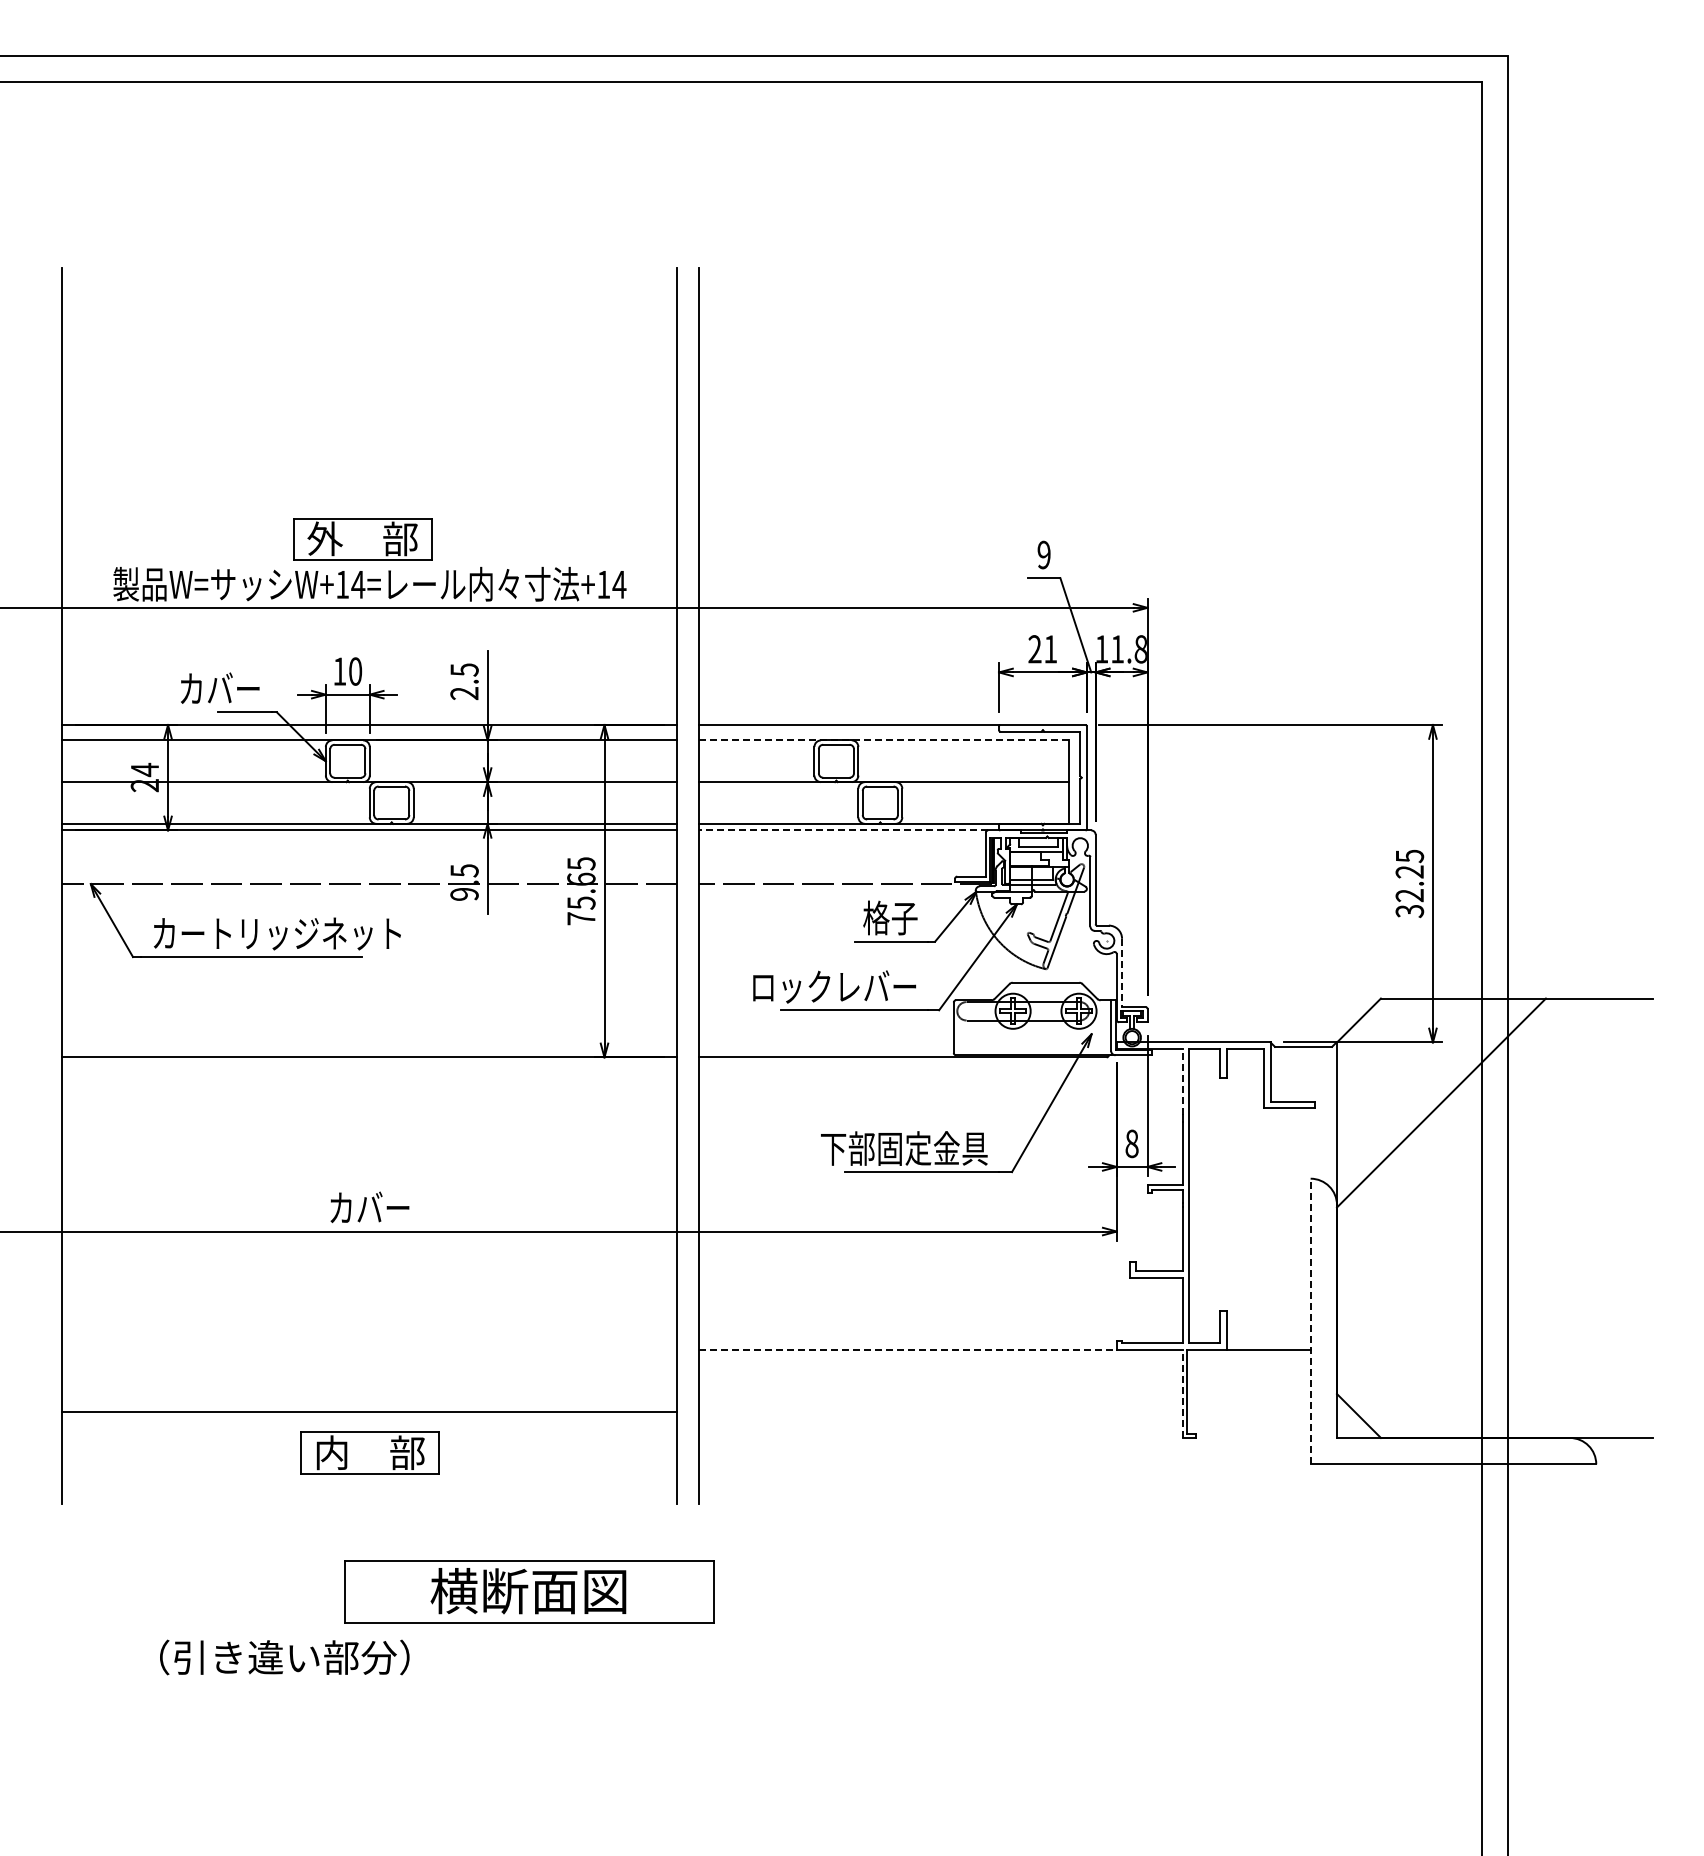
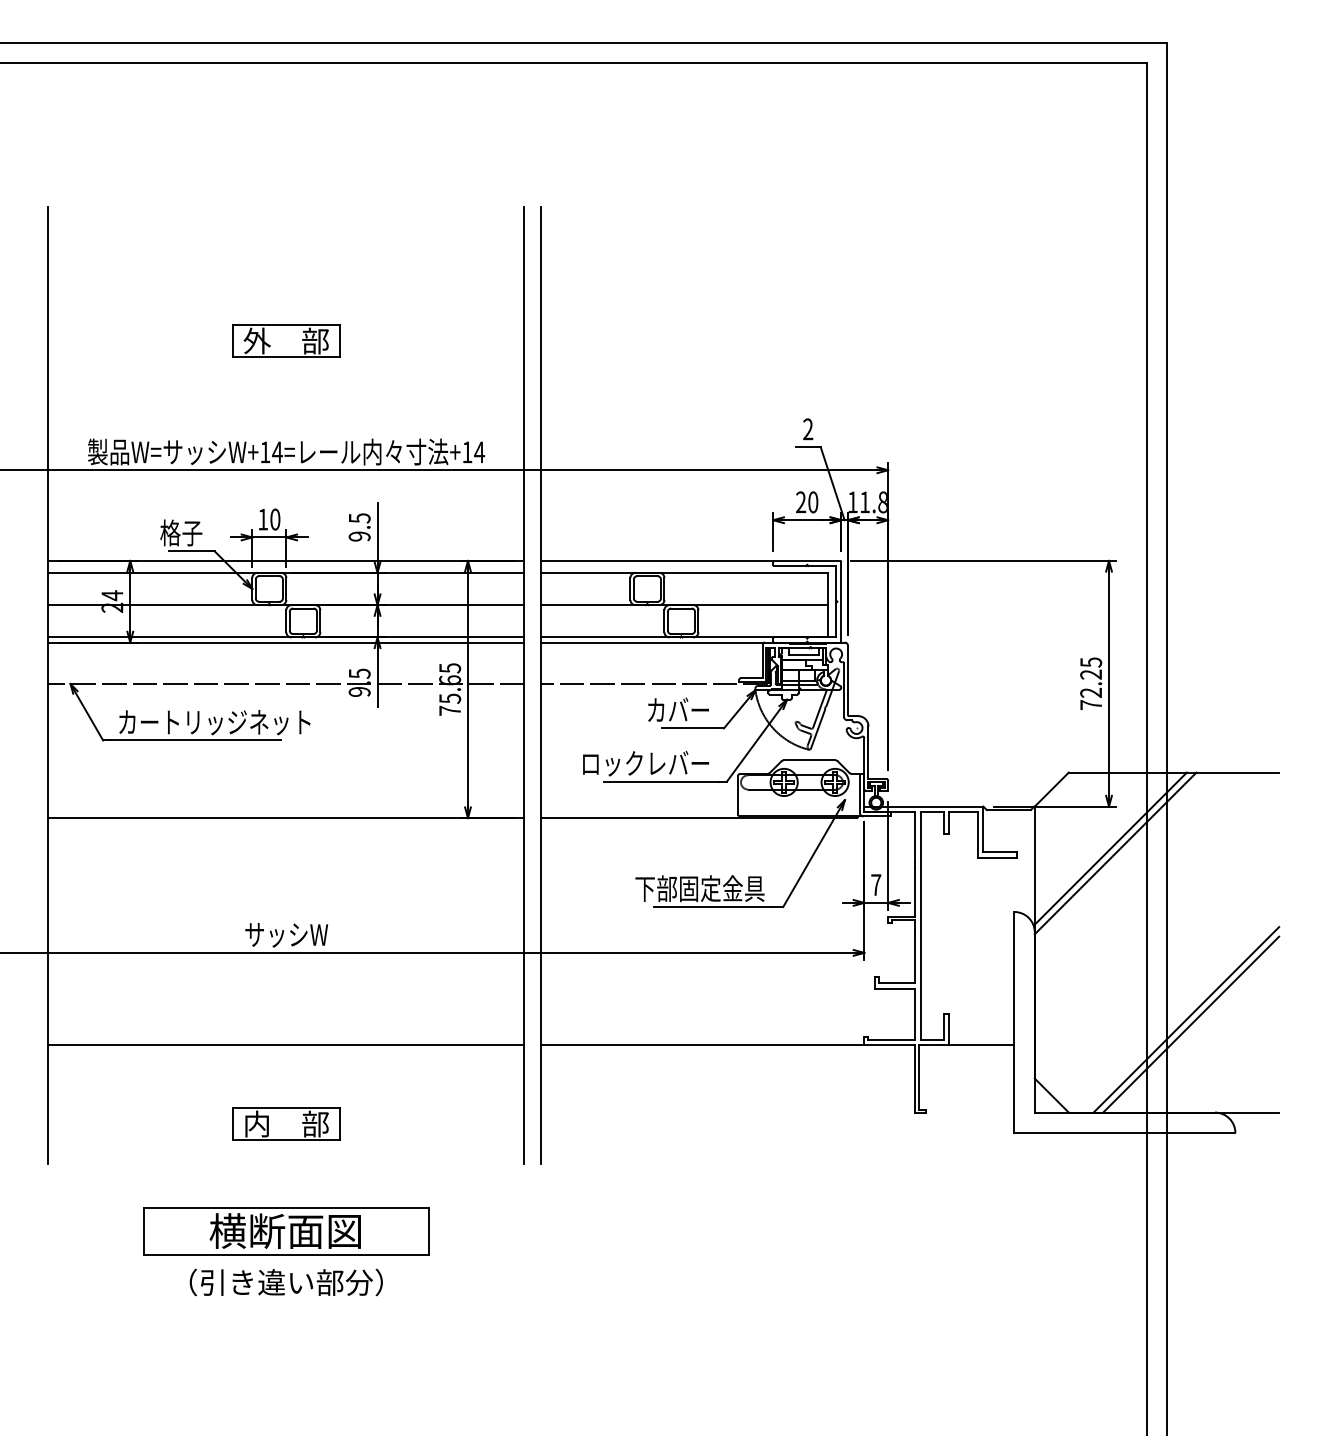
part: (362, 539) -> (286, 341), moved
text: (1043, 555) -> (807, 429), 9 -> 2
text: (1050, 649) -> (813, 502), 21 -> 20
text: (221, 688) -> (171, 532), カバー -> 格子
text: (464, 693) -> (359, 536), 2.5 -> 9.5
line: (884, 740) -> (684, 572), dashed -> solid
line: (843, 830) -> (652, 642), dashed -> solid
text: (1409, 911) -> (1090, 705), 32.25 -> 72.25
text: (877, 917) -> (679, 709), 格子 -> カバー
line: (1122, 973) -> (868, 753), dashed -> solid
line: (1182, 1082) -> (915, 837), dashed -> solid
line: (1435, 1096) -> (1111, 848), added
text: (1131, 1143) -> (875, 884), 8 -> 7
text: (369, 1207) -> (286, 934), カバー -> サッシW
line: (1532, 1317) -> (1186, 1019), added
line: (1310, 1321) -> (1014, 1022), dashed -> solid
line: (1538, 1323) -> (1190, 1024), added
line: (908, 1350) -> (703, 1044), dashed -> solid
line: (1182, 1394) -> (915, 1078), dashed -> solid
line: (369, 1412) -> (286, 1044), moved
part: (529, 1591) -> (286, 1231), moved
text: (284, 1657) -> (286, 1282), moved

